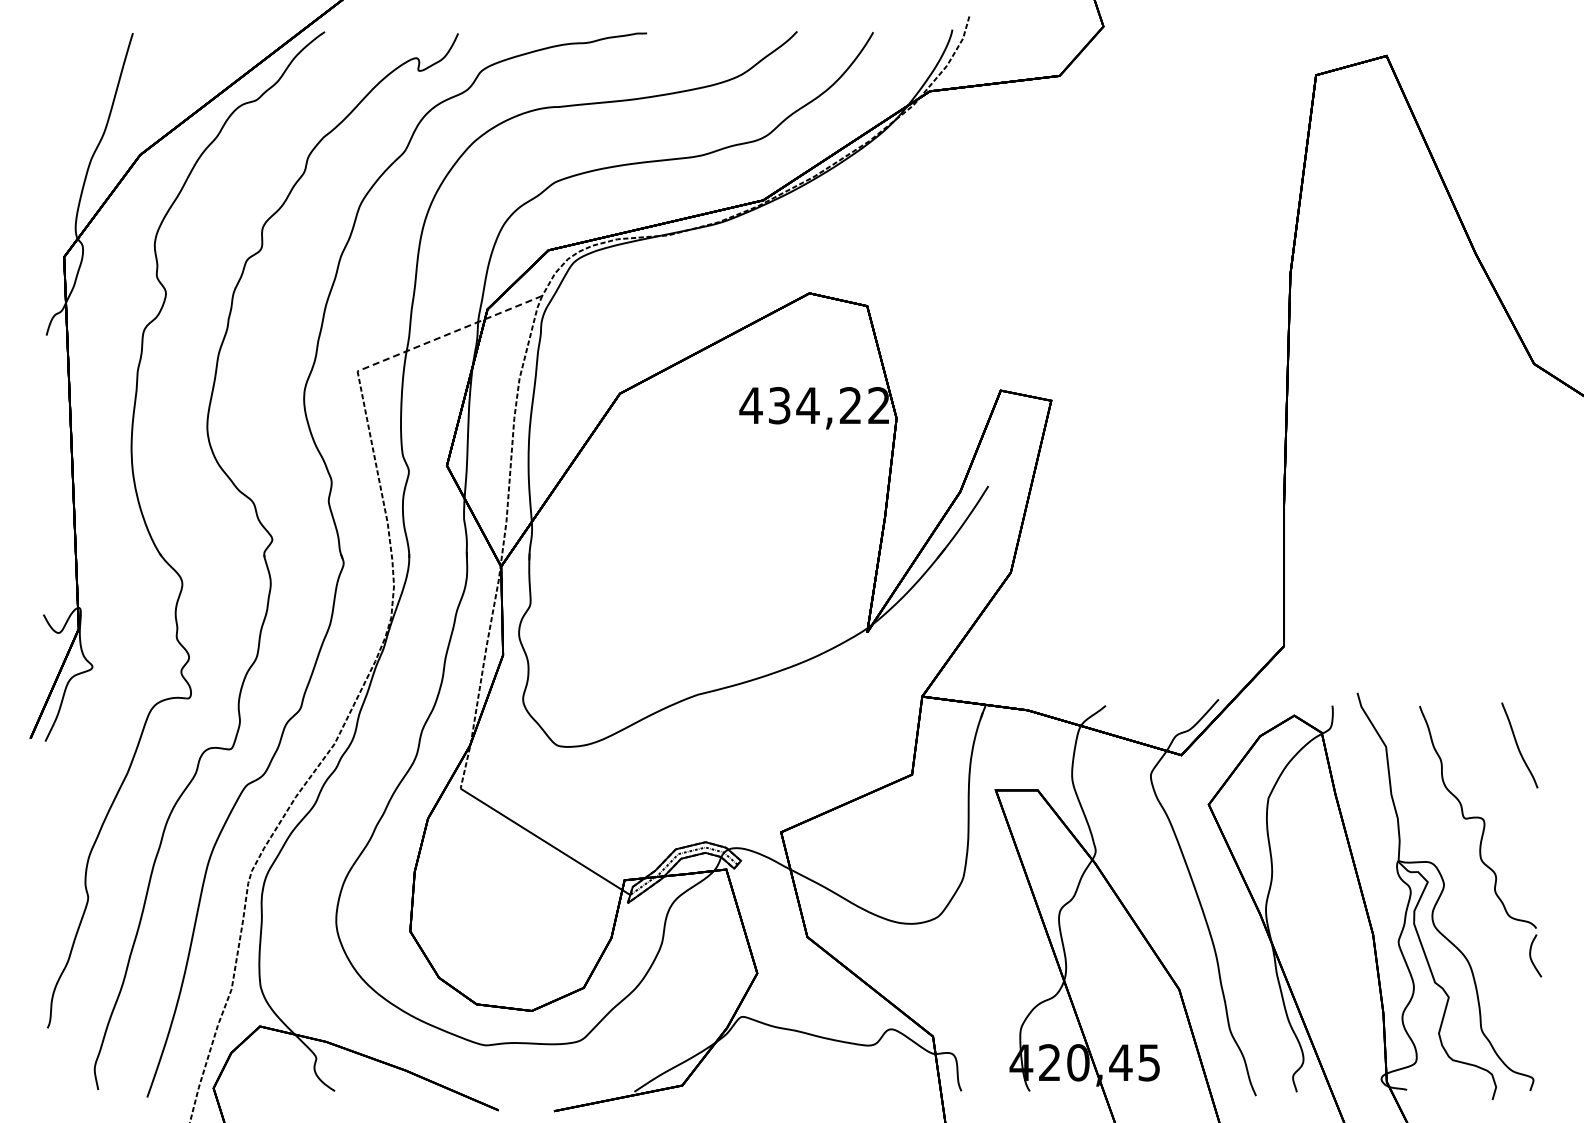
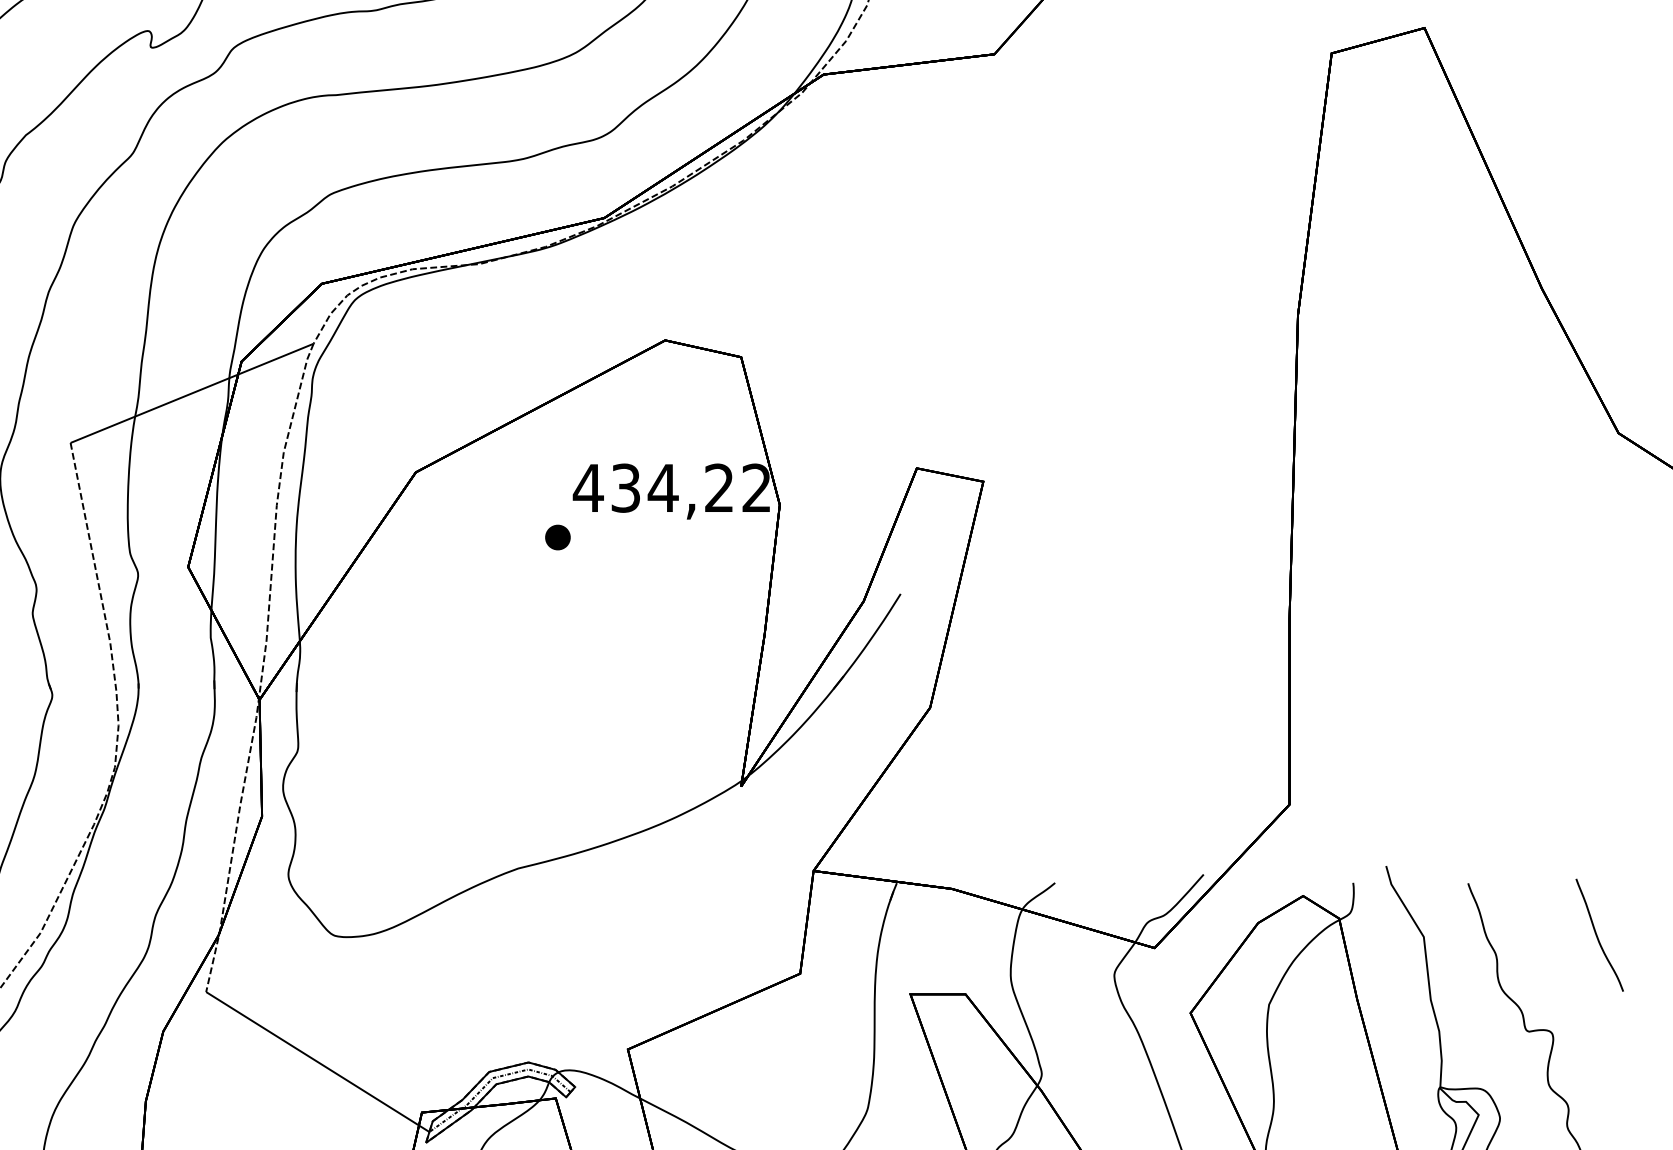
line: (449, 333) -> (191, 393), dashed -> solid
part: (727, 442) -> (557, 536), added

